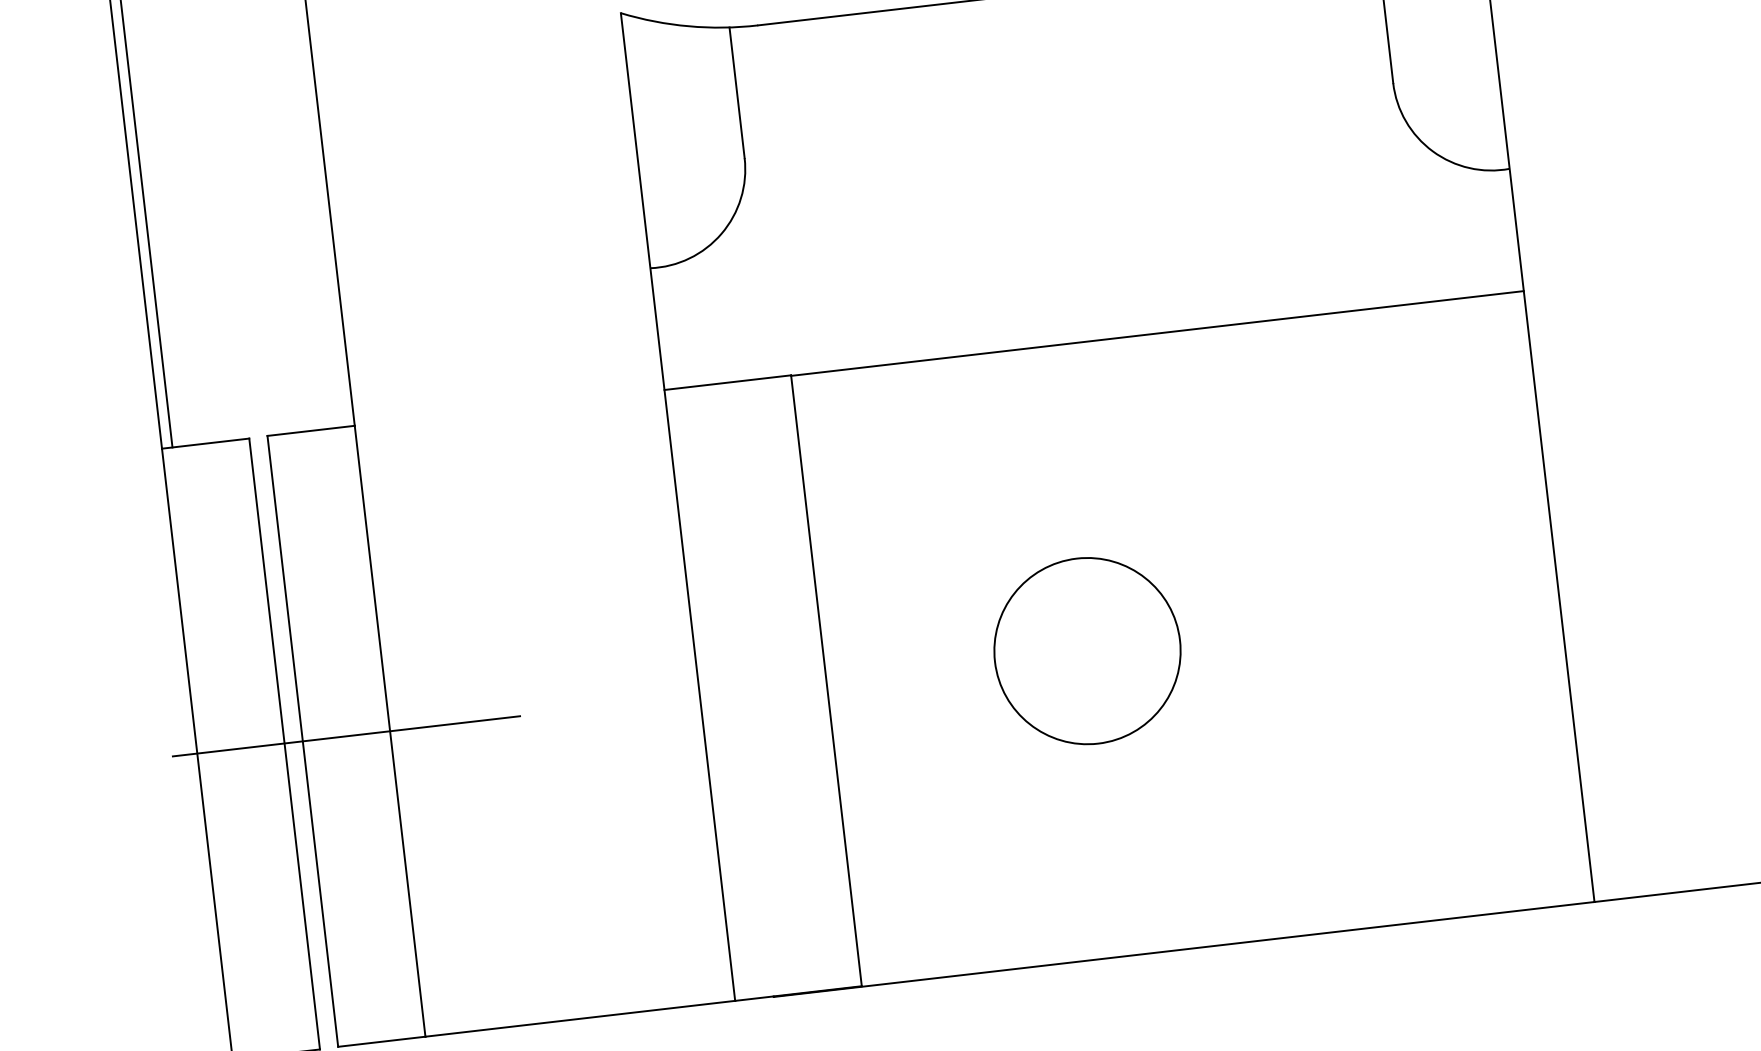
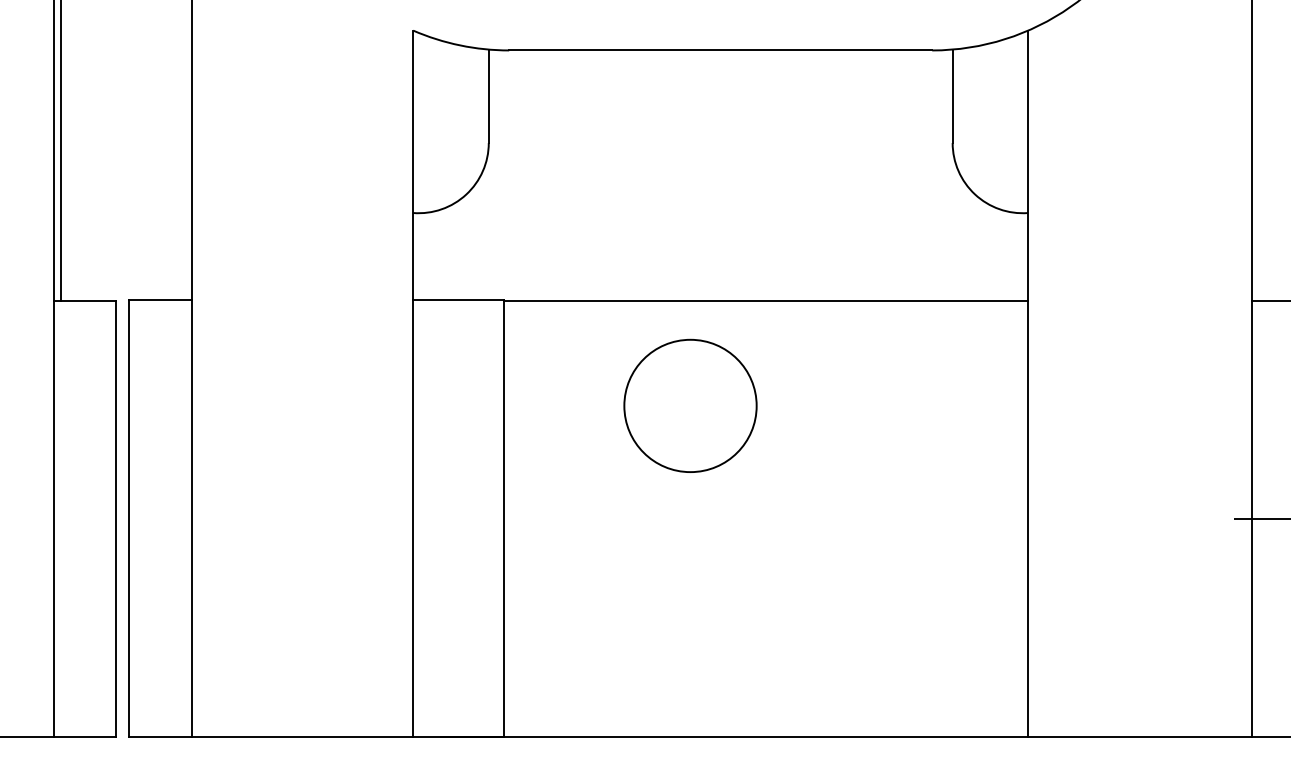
circle: (1087, 650) -> (690, 405), moved
line: (346, 736) -> (160, 518), removed

